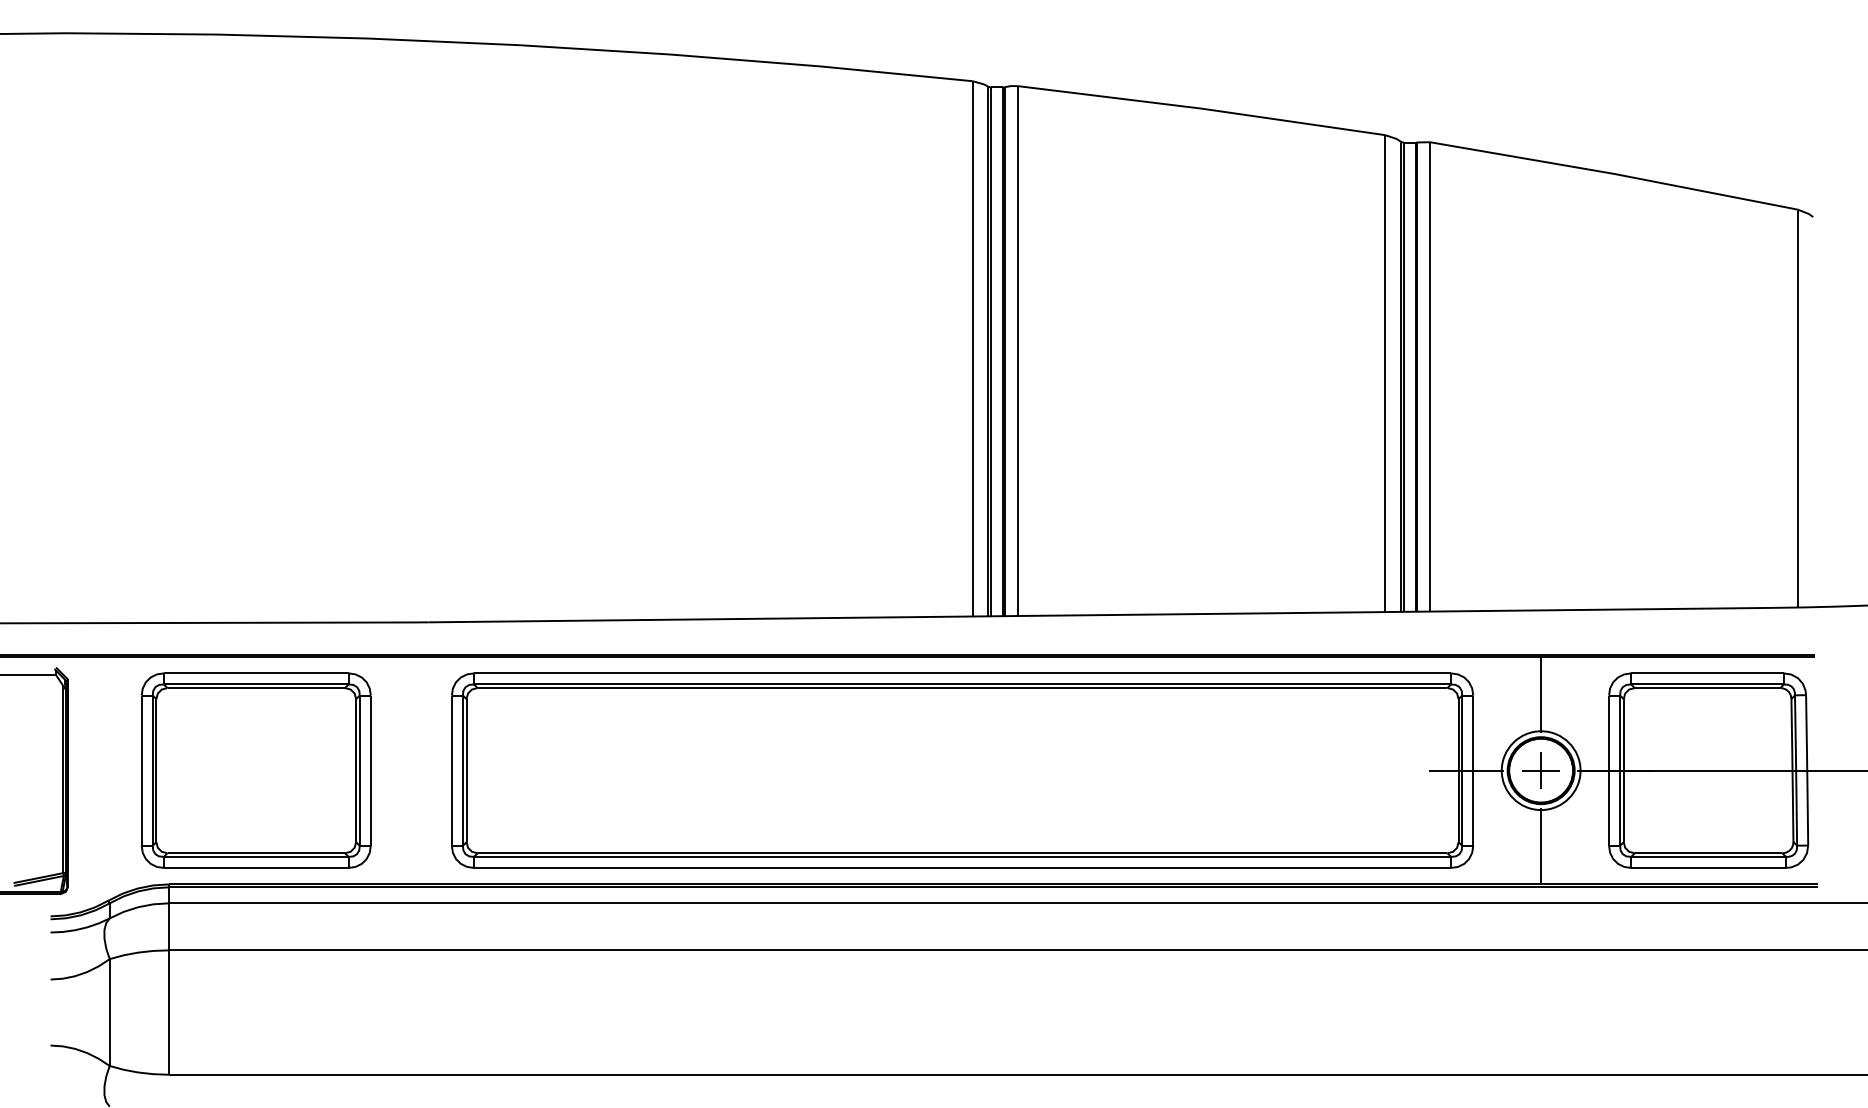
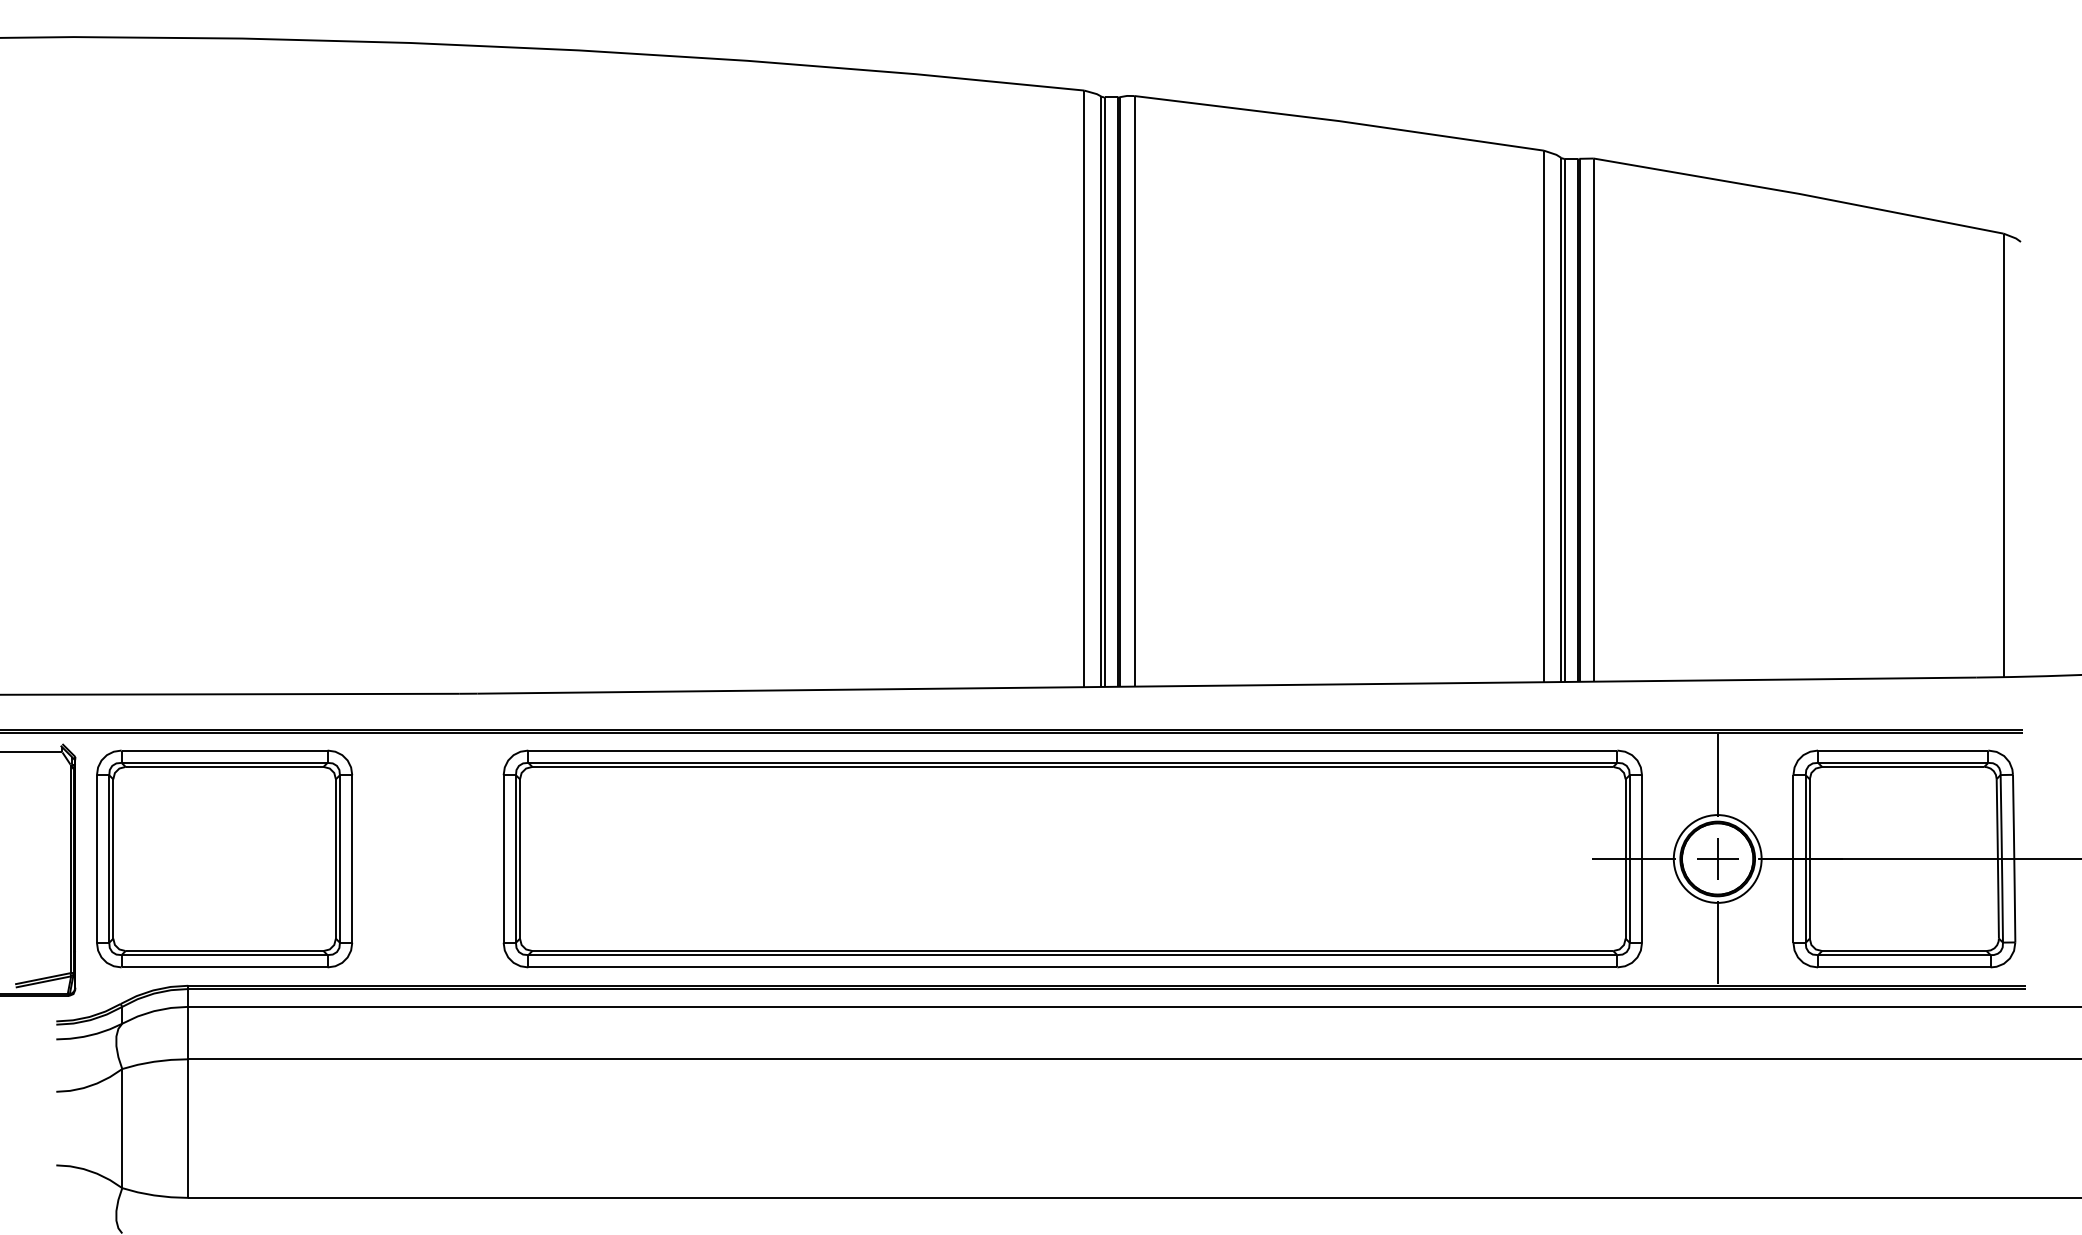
part: (256, 770) -> (224, 858), moved

